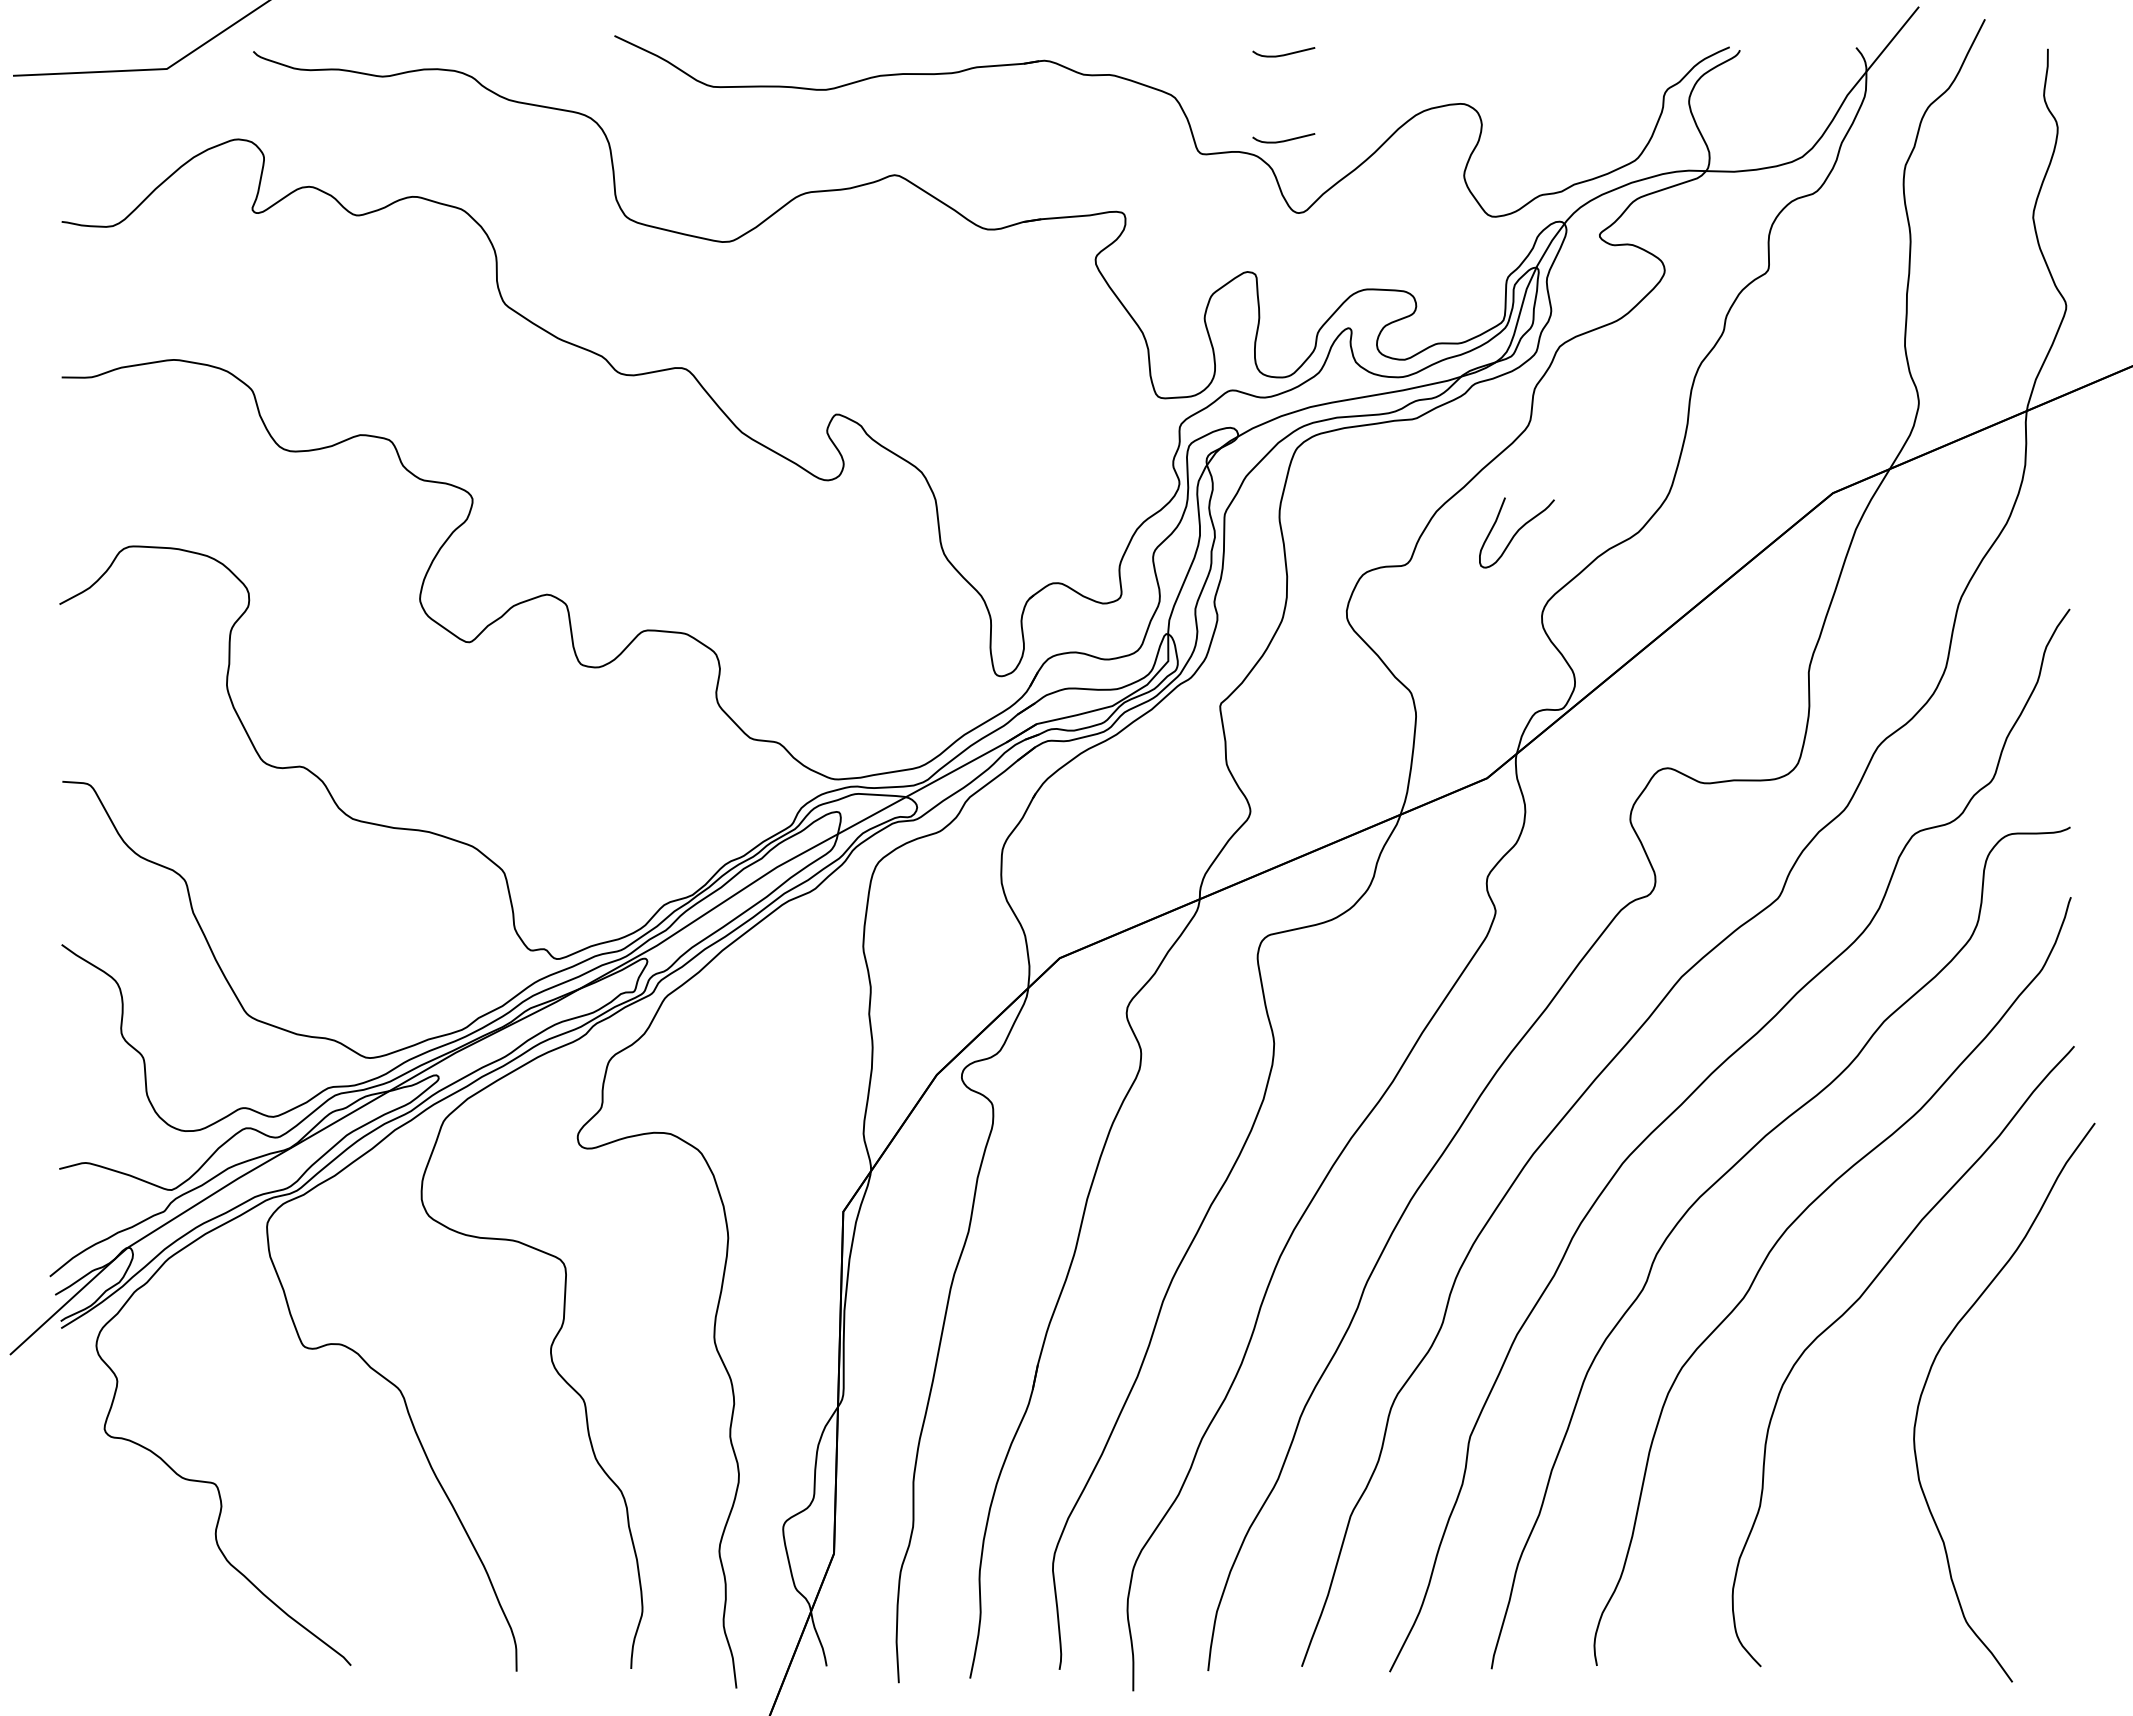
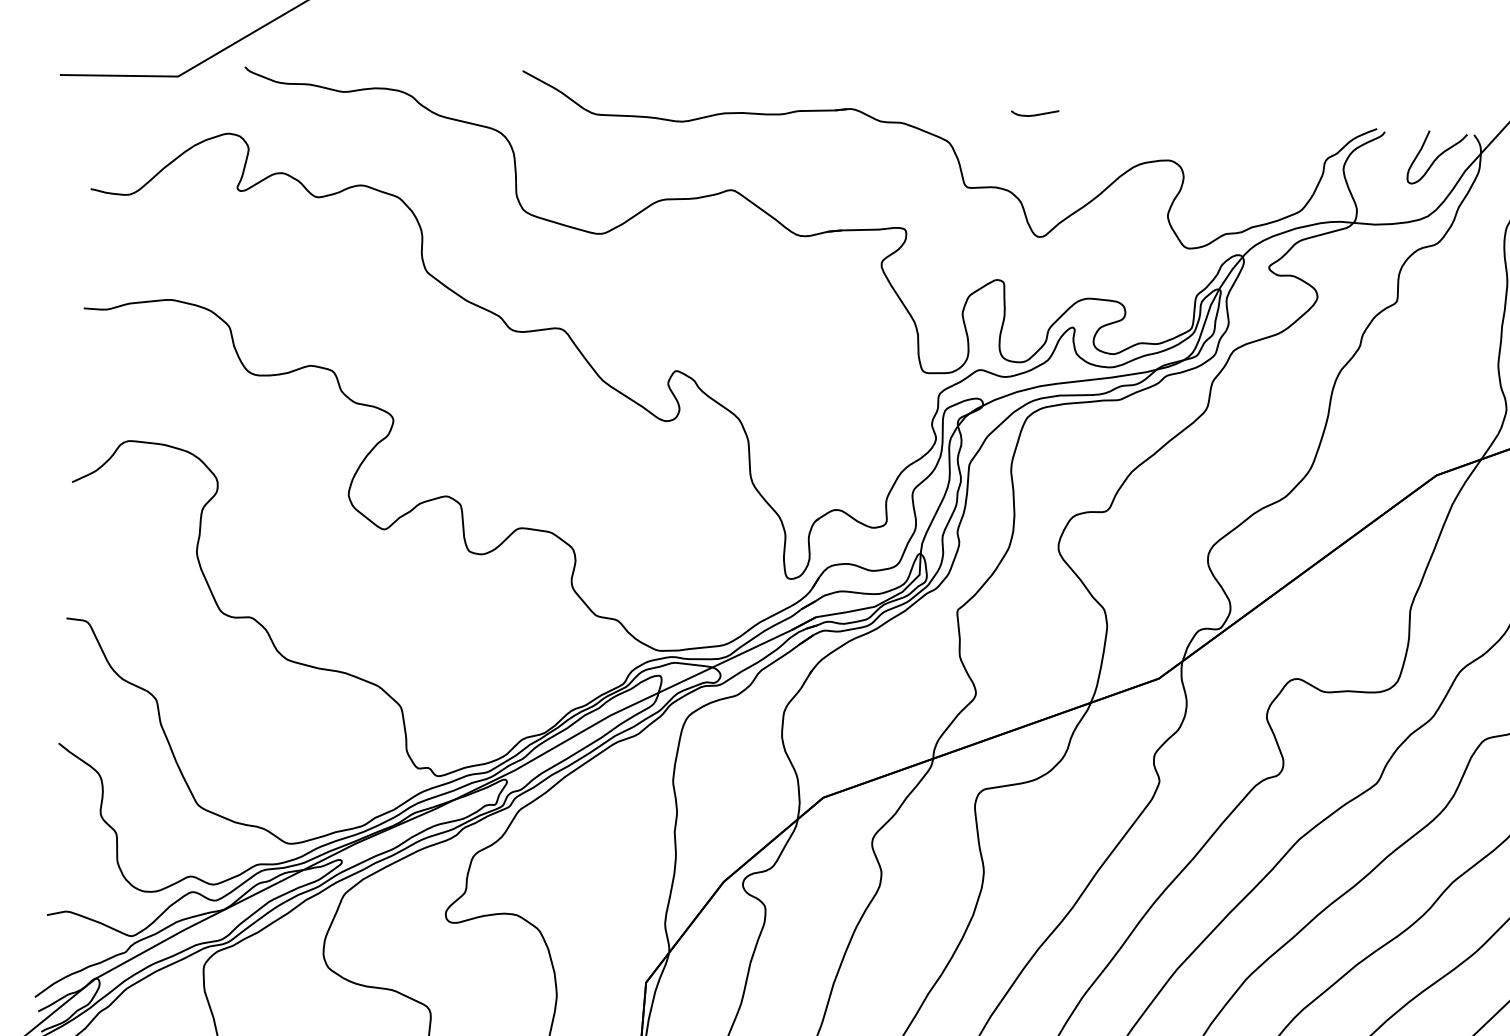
curve: (1283, 140) -> (1030, 180), removed
curve: (1516, 532) -> (1436, 157), moved

